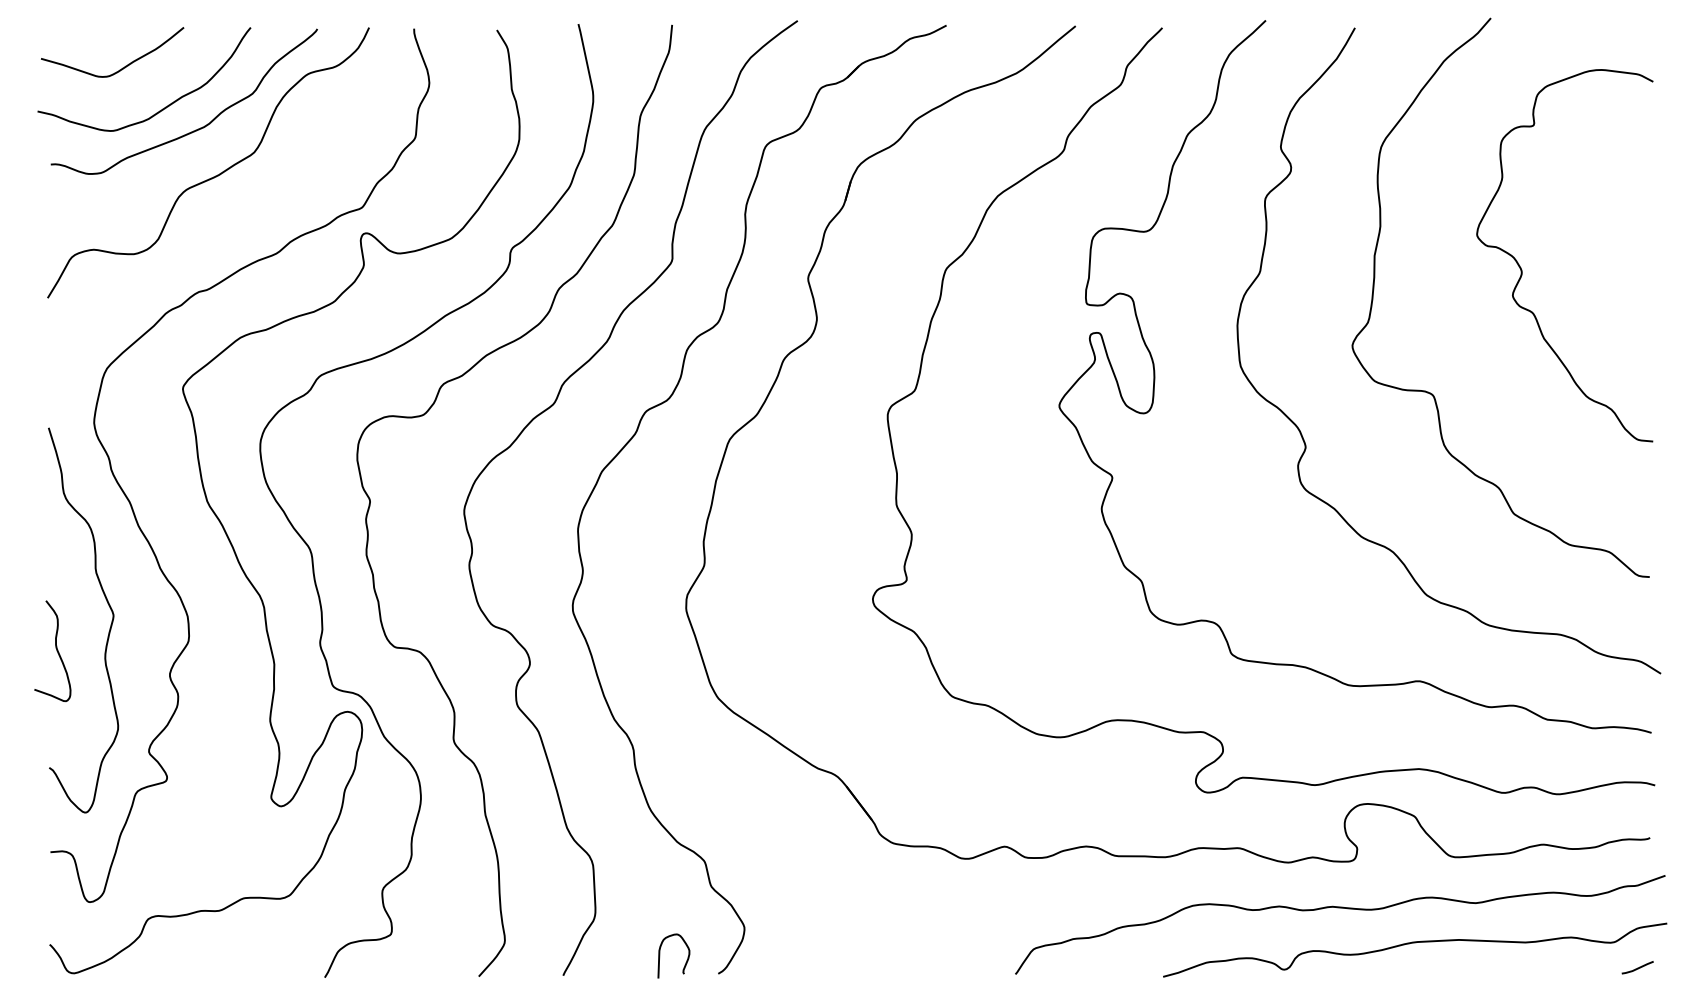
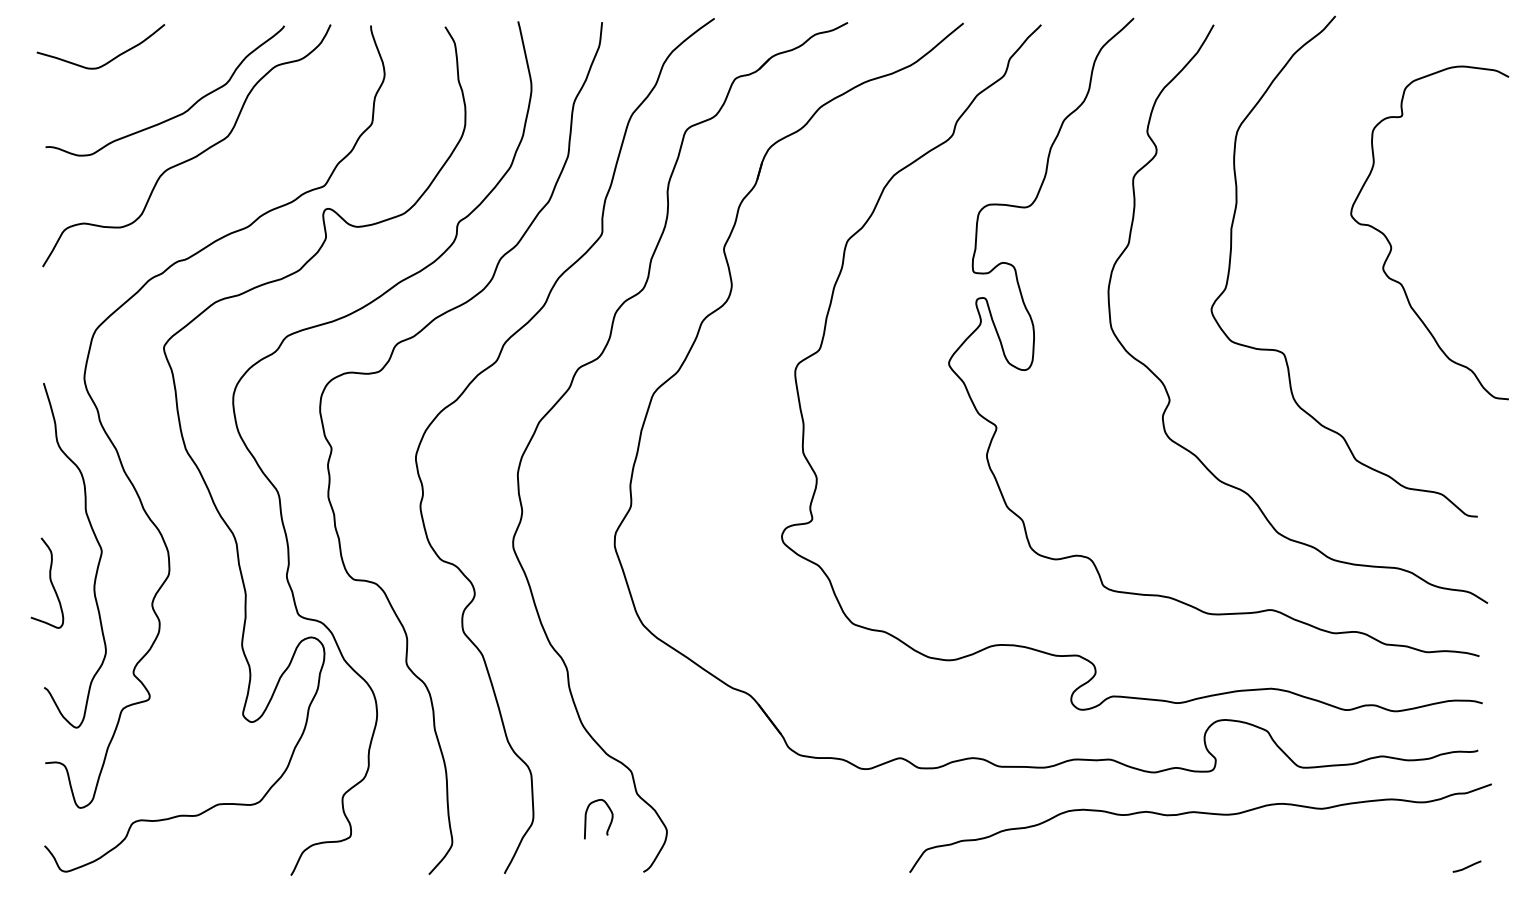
curve: (164, 106) -> (147, 95), removed
curve: (1522, 268) -> (1391, 244), moved
curve: (1412, 944) -> (1265, 845), removed
curve: (685, 960) -> (609, 823), moved

